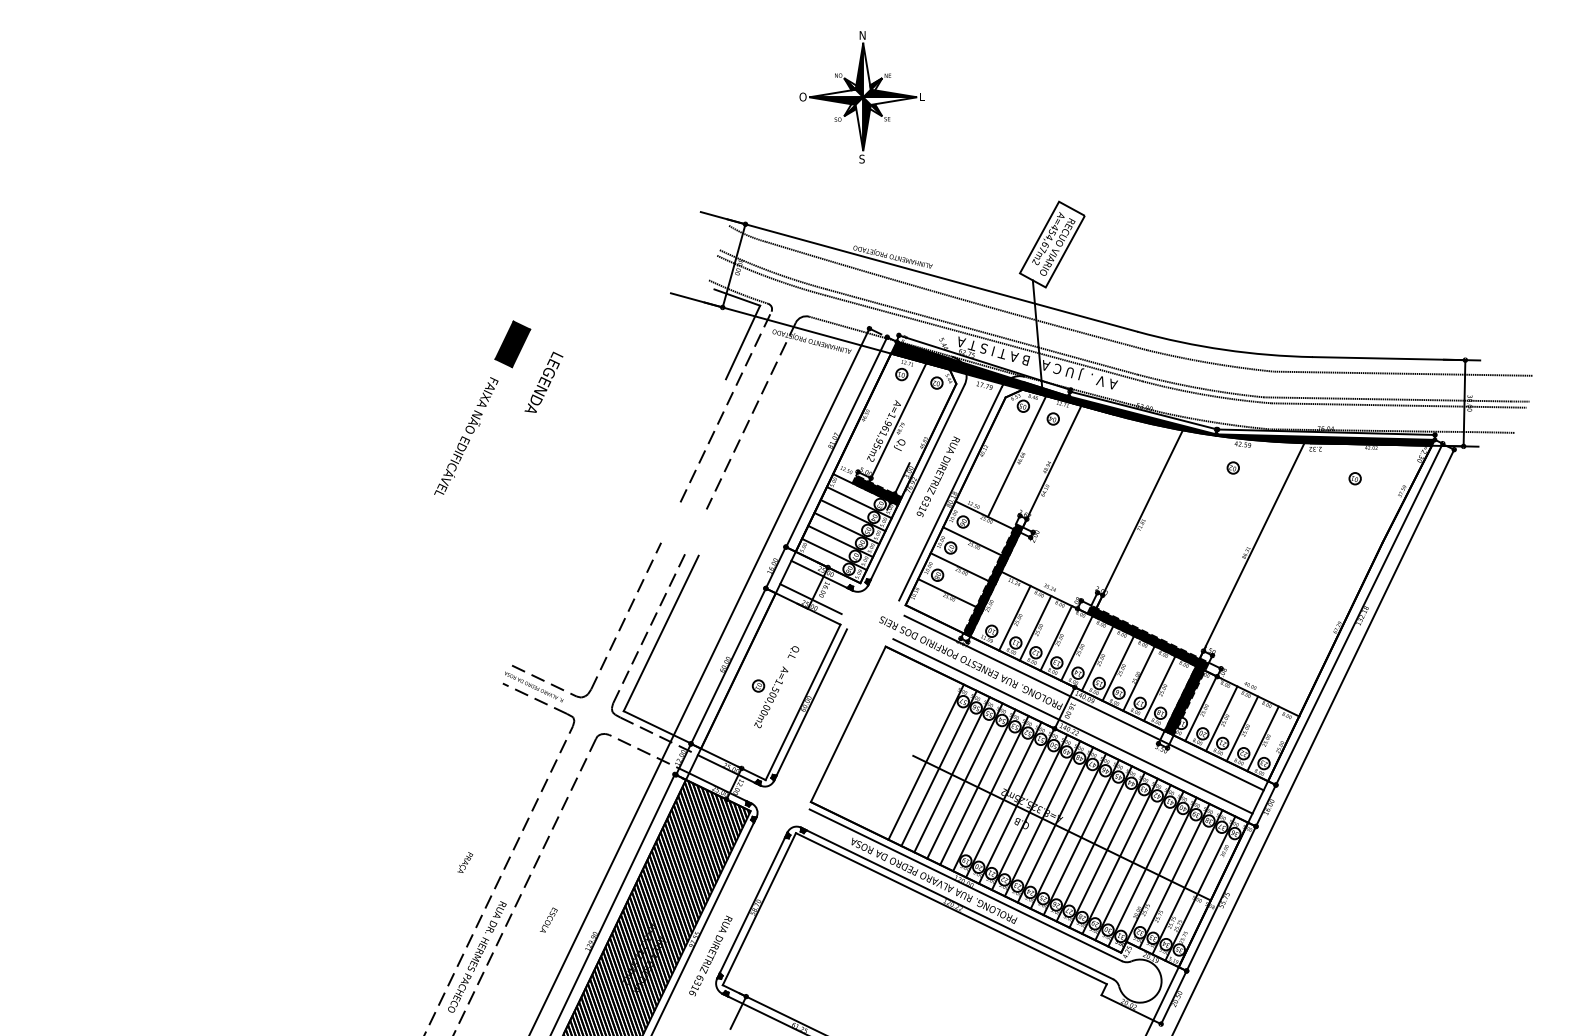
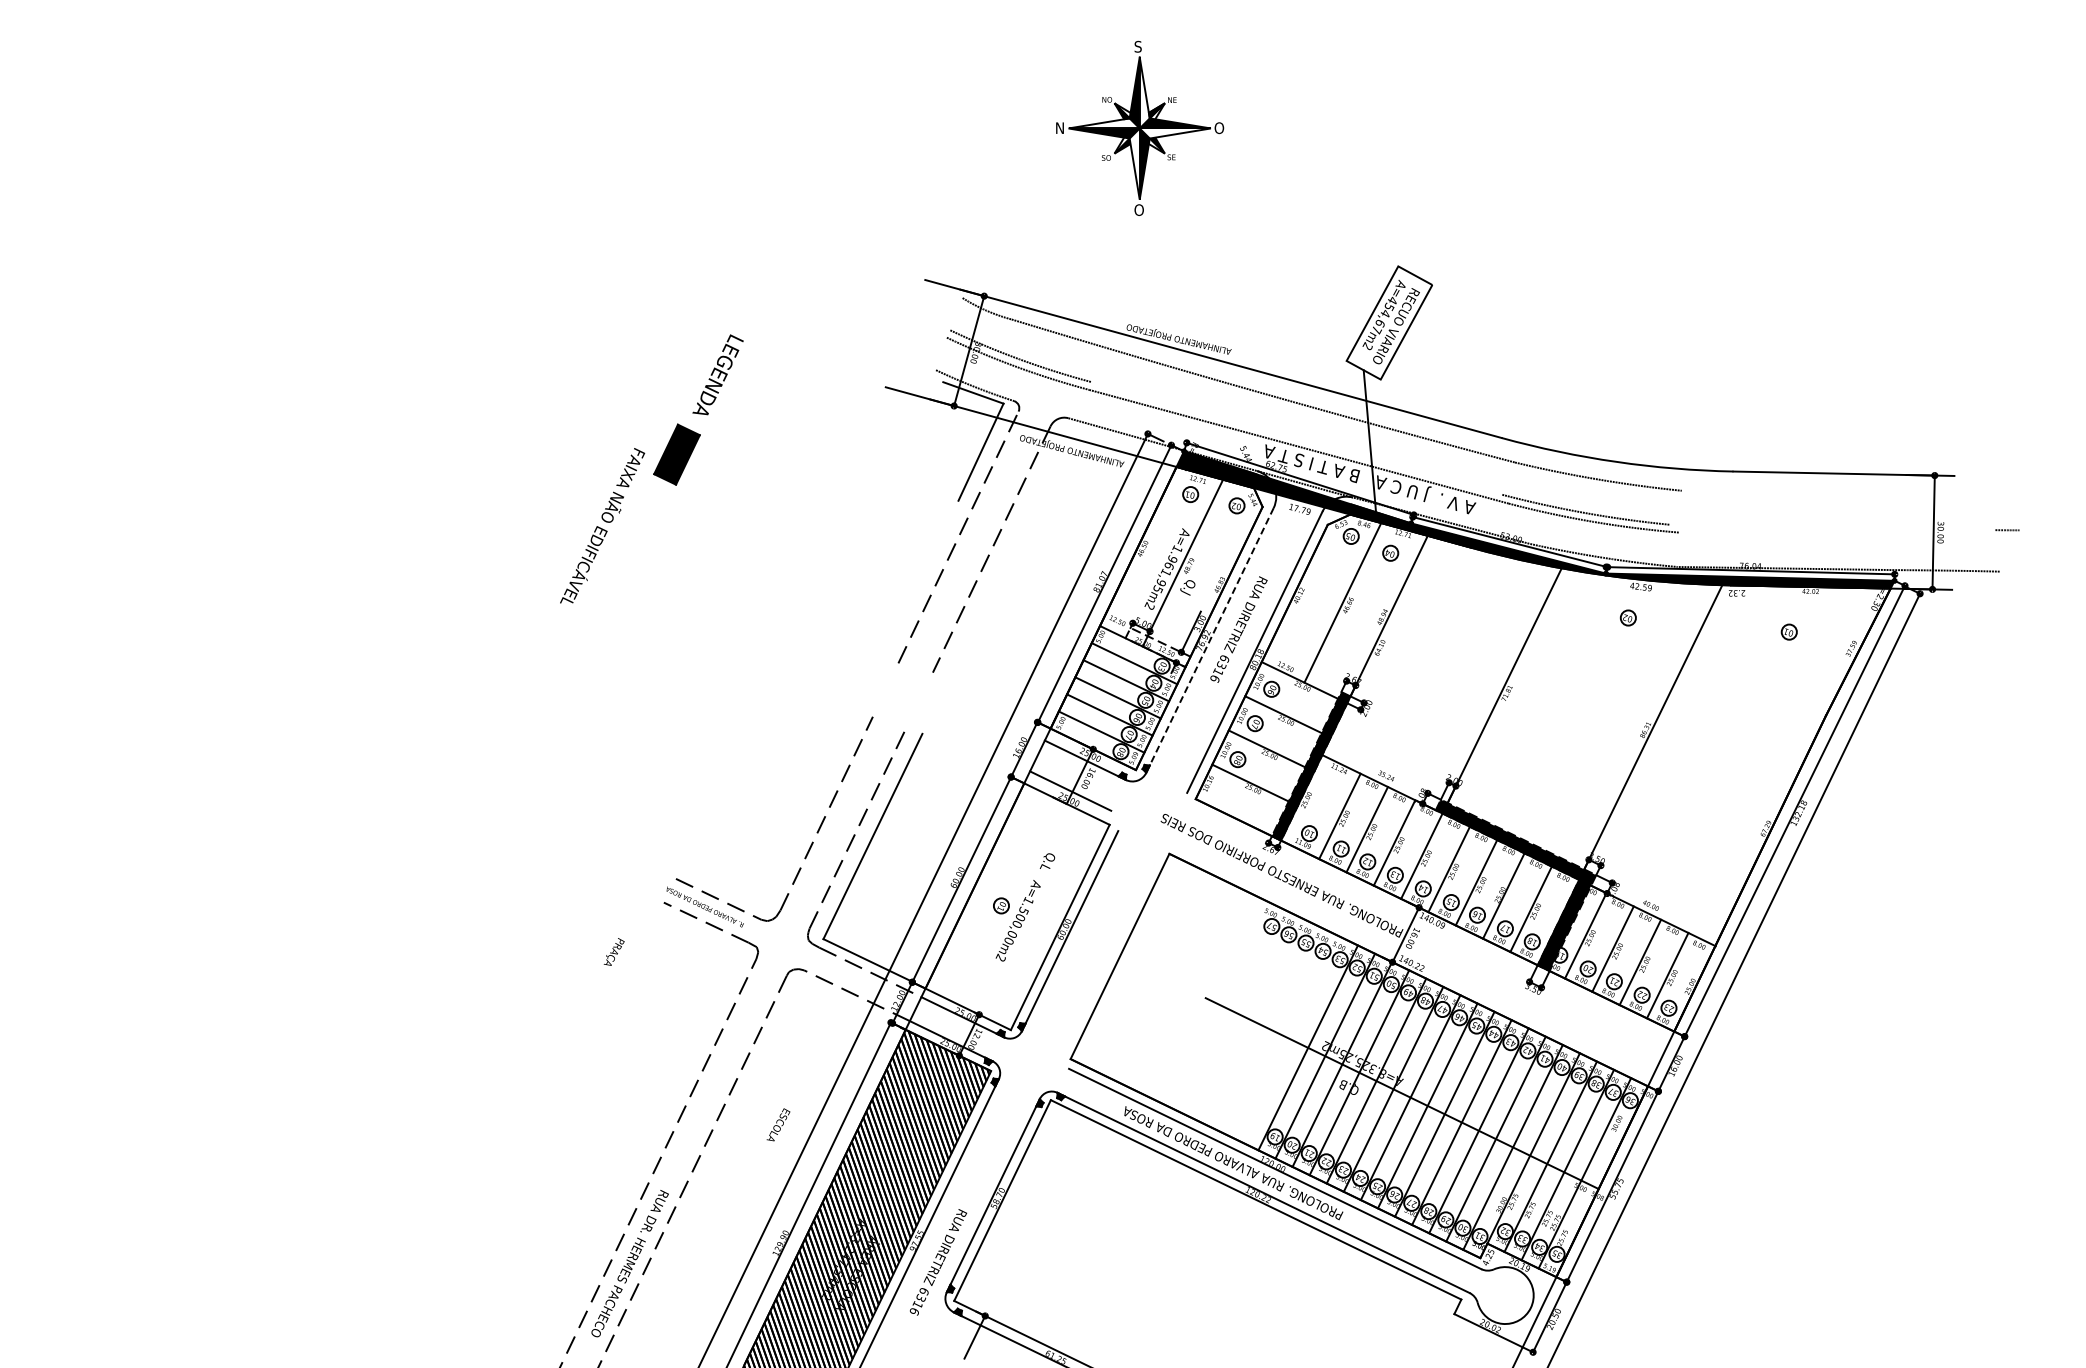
text: (862, 35) -> (1138, 46), N -> S
text: (802, 97) -> (1059, 128), O -> N
text: (923, 97) -> (1219, 128), L -> O
text: (862, 159) -> (1138, 210), S -> O
line: (981, 332) -> (1296, 438), removed
line: (1403, 373) -> (1852, 493), removed
text: (543, 382) -> (717, 374), moved
line: (1387, 399) -> (1832, 527), removed
line: (1399, 405) -> (1847, 535), removed
text: (466, 435) -> (602, 525), moved
line: (916, 485) -> (1209, 640), solid -> dashed
fill: (876, 490) -> (1157, 647), removed
line: (1084, 703) -> (1431, 928), removed
line: (1072, 726) -> (1416, 959), removed
line: (925, 762) -> (1222, 1006), removed
line: (938, 768) -> (1239, 1014), removed
line: (951, 774) -> (1256, 1022), removed
line: (964, 780) -> (1273, 1030), removed
line: (977, 787) -> (1290, 1039), removed
text: (464, 862) -> (613, 951), moved
text: (548, 919) -> (778, 1124), moved

